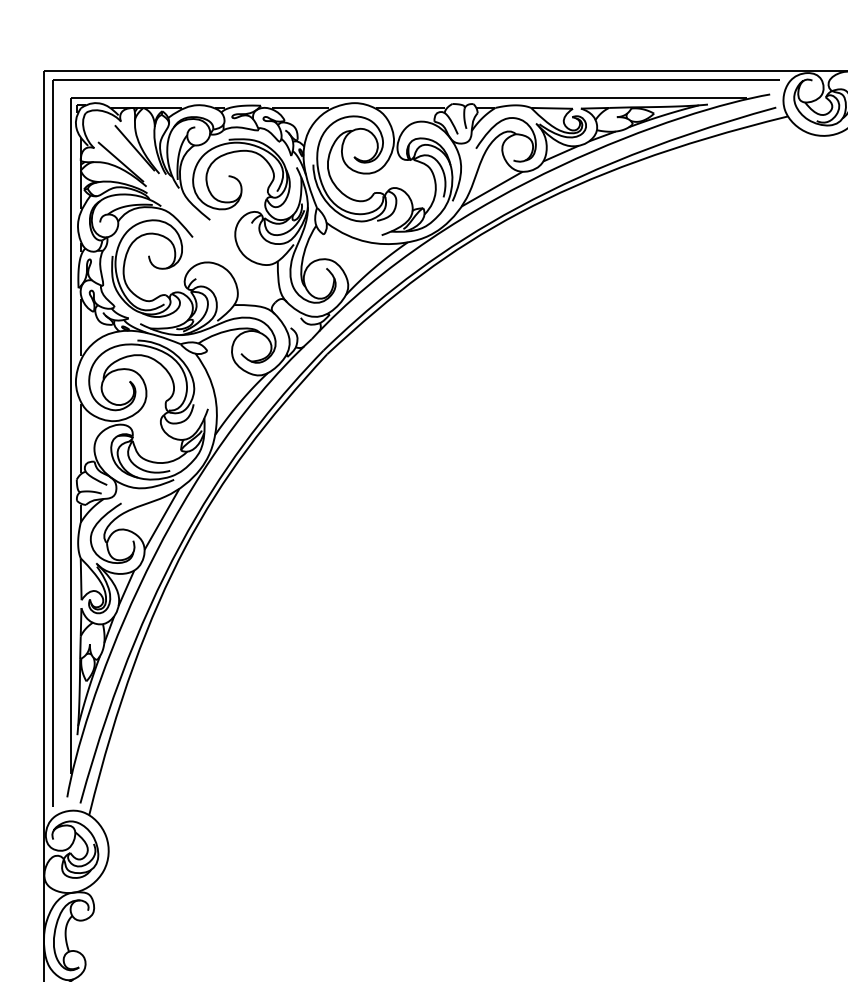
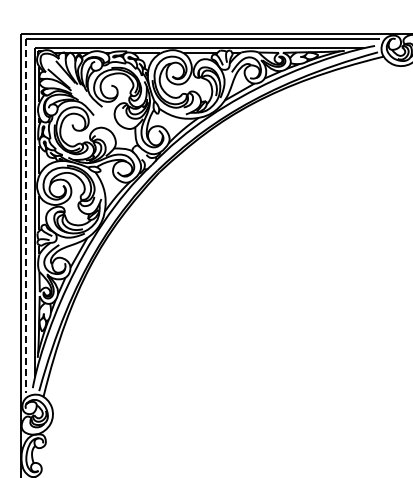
line: (54, 442) -> (26, 215), solid -> dashed

